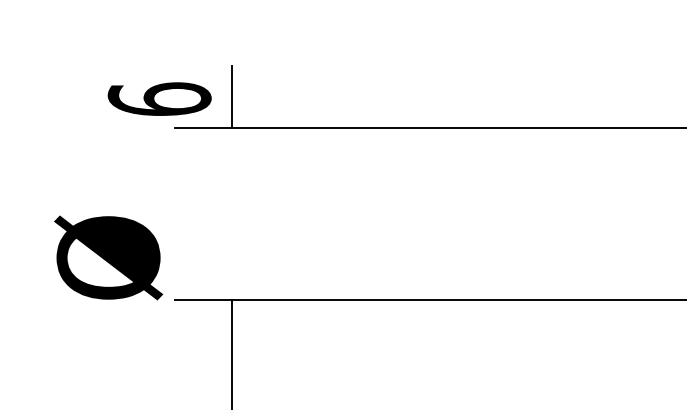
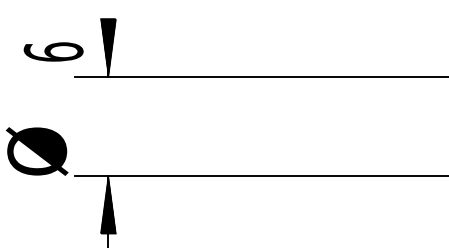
hatch: (232, 77) -> (108, 47), added
text: (159, 98) -> (53, 51), moved
hatch: (232, 349) -> (108, 204), added

